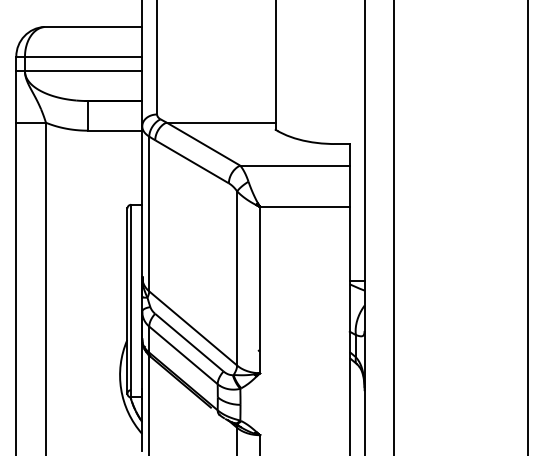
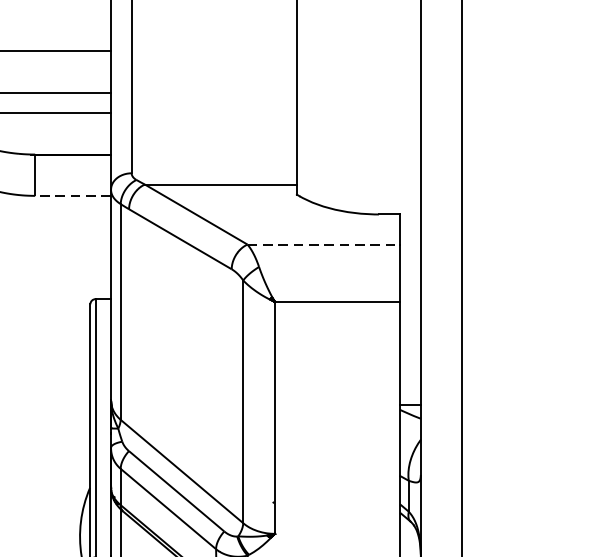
line: (114, 130) -> (72, 195), solid -> dashed
line: (295, 165) -> (324, 244), solid -> dashed

